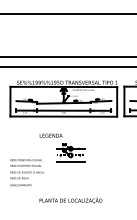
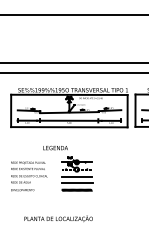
line: (70, 167) -> (76, 182), added
text: (26, 172) -> (28, 176), moved
hatch: (70, 174) -> (76, 190), added
text: (70, 200) -> (58, 218), moved

